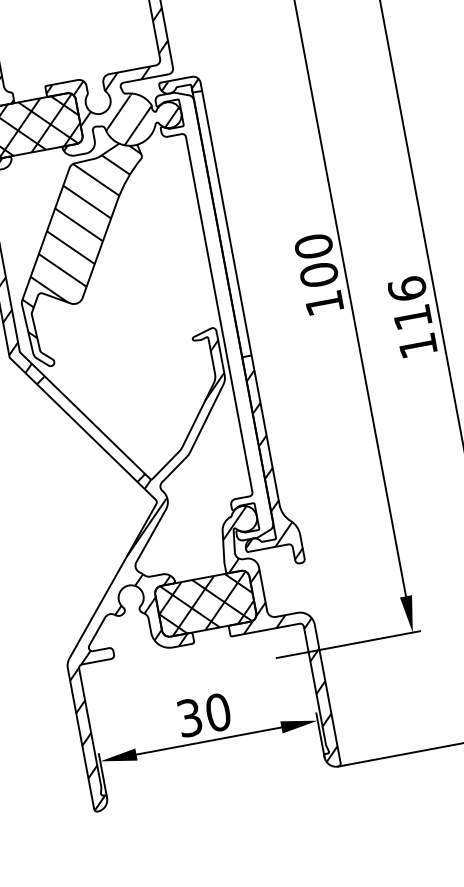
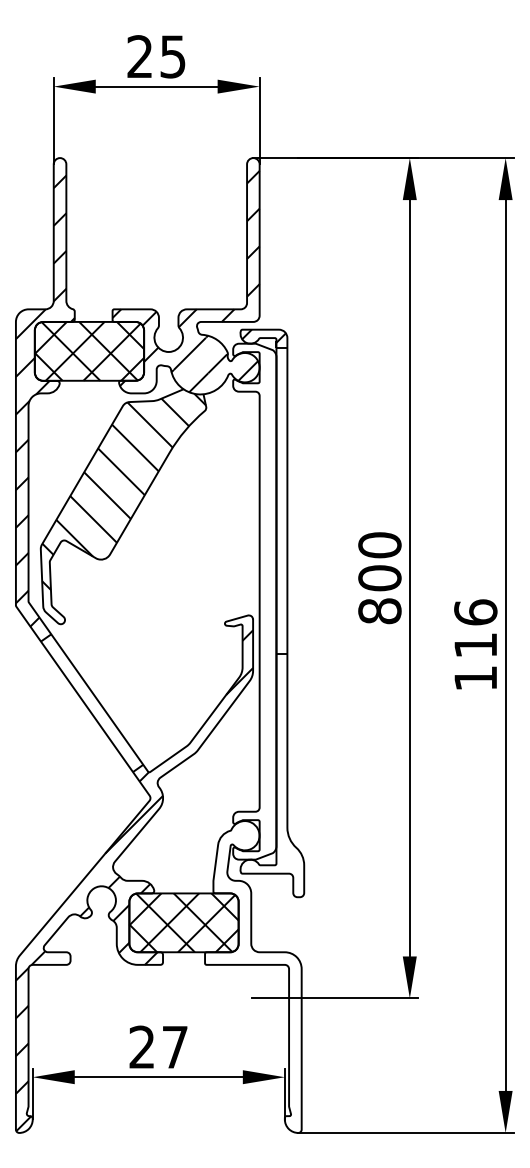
text: (324, 303) -> (379, 611), 100 -> 800
hatch: (259, 467) -> (272, 781), removed
hatch: (278, 635) -> (258, 973), removed
text: (203, 715) -> (158, 1047), 30 -> 27

